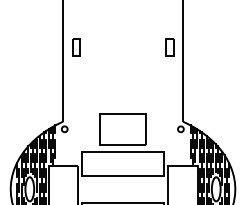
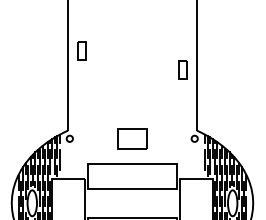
part: (169, 47) -> (182, 69), moved
part: (123, 129) -> (132, 138), size x0.6

